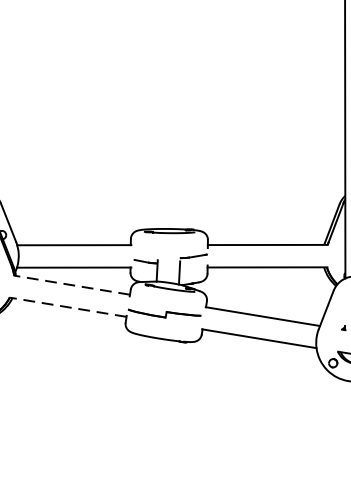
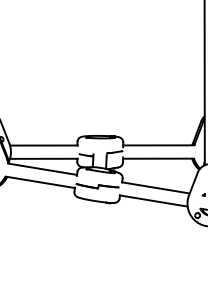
line: (71, 285) -> (42, 169), dashed -> solid
line: (66, 307) -> (39, 182), dashed -> solid

